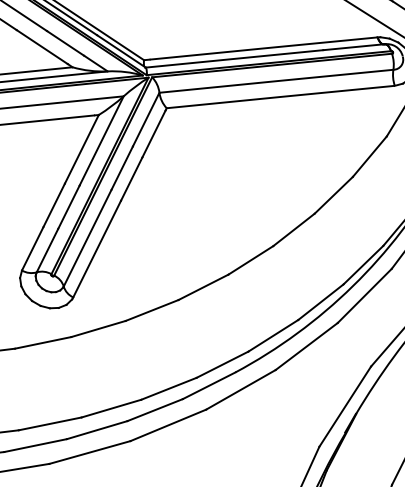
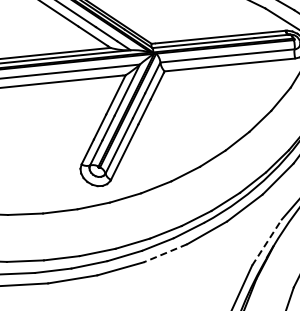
line: (346, 406) -> (267, 242), solid -> dashed
line: (168, 425) -> (165, 253), solid -> dashed

